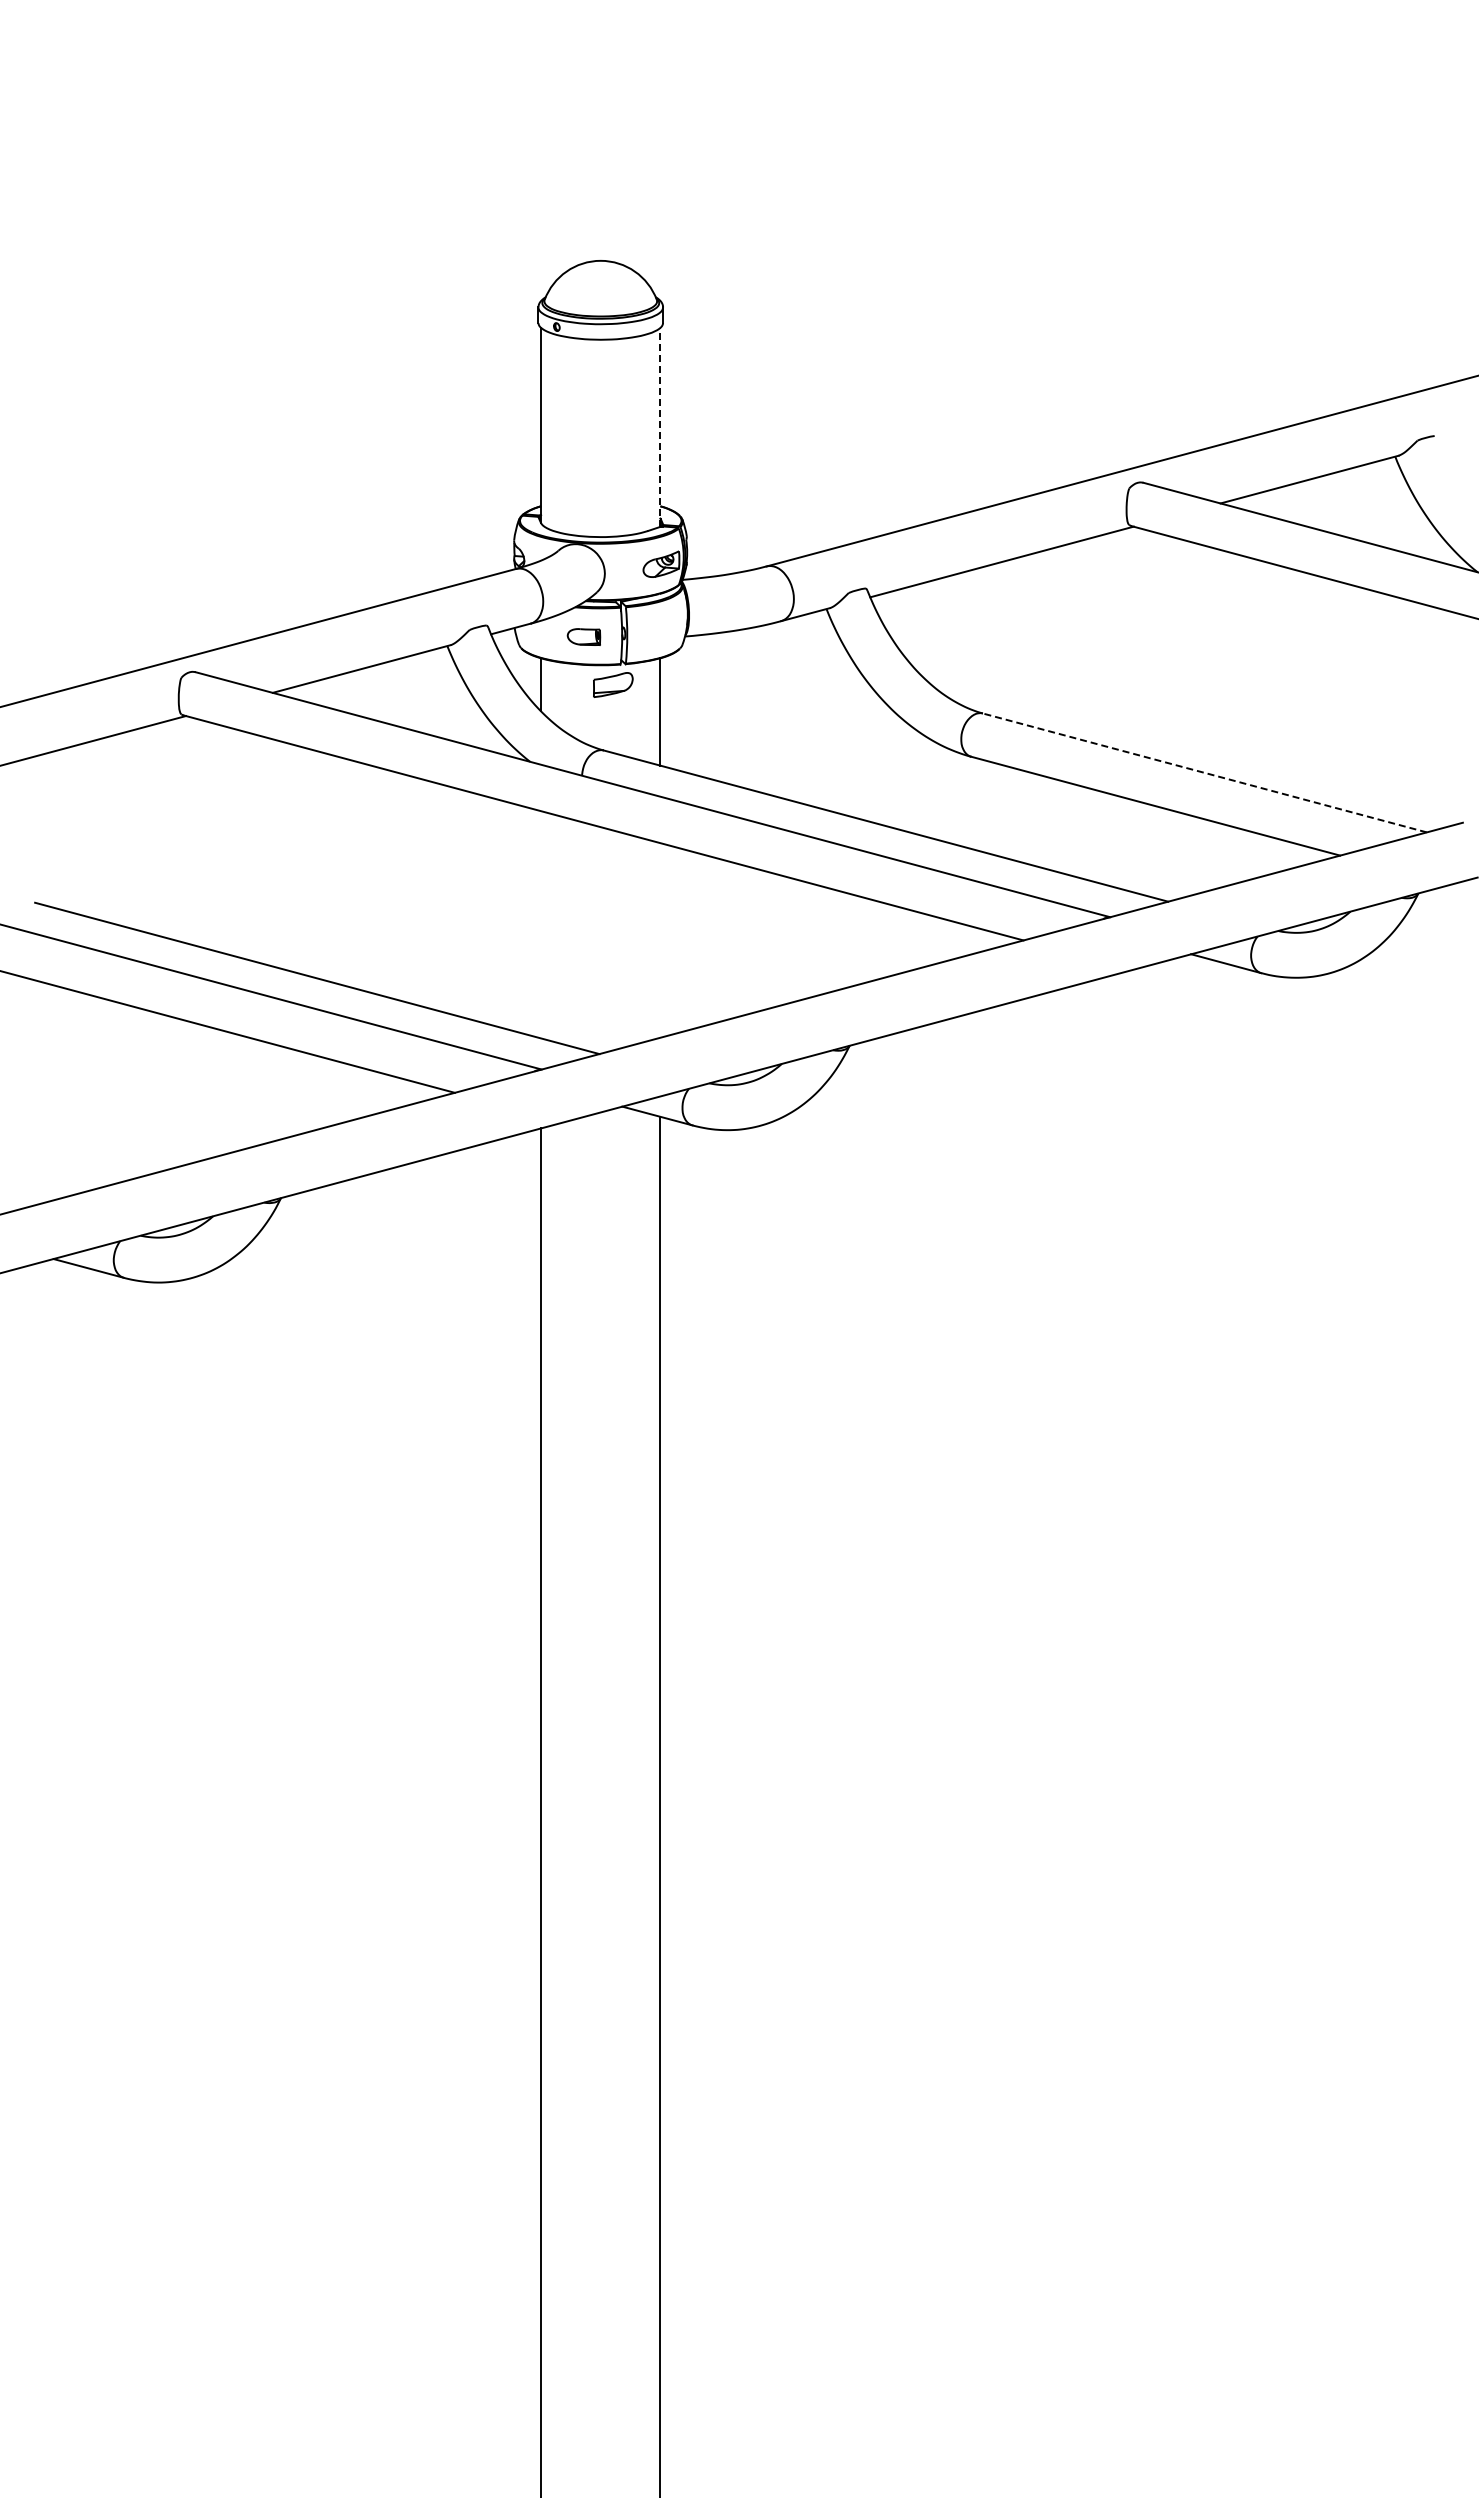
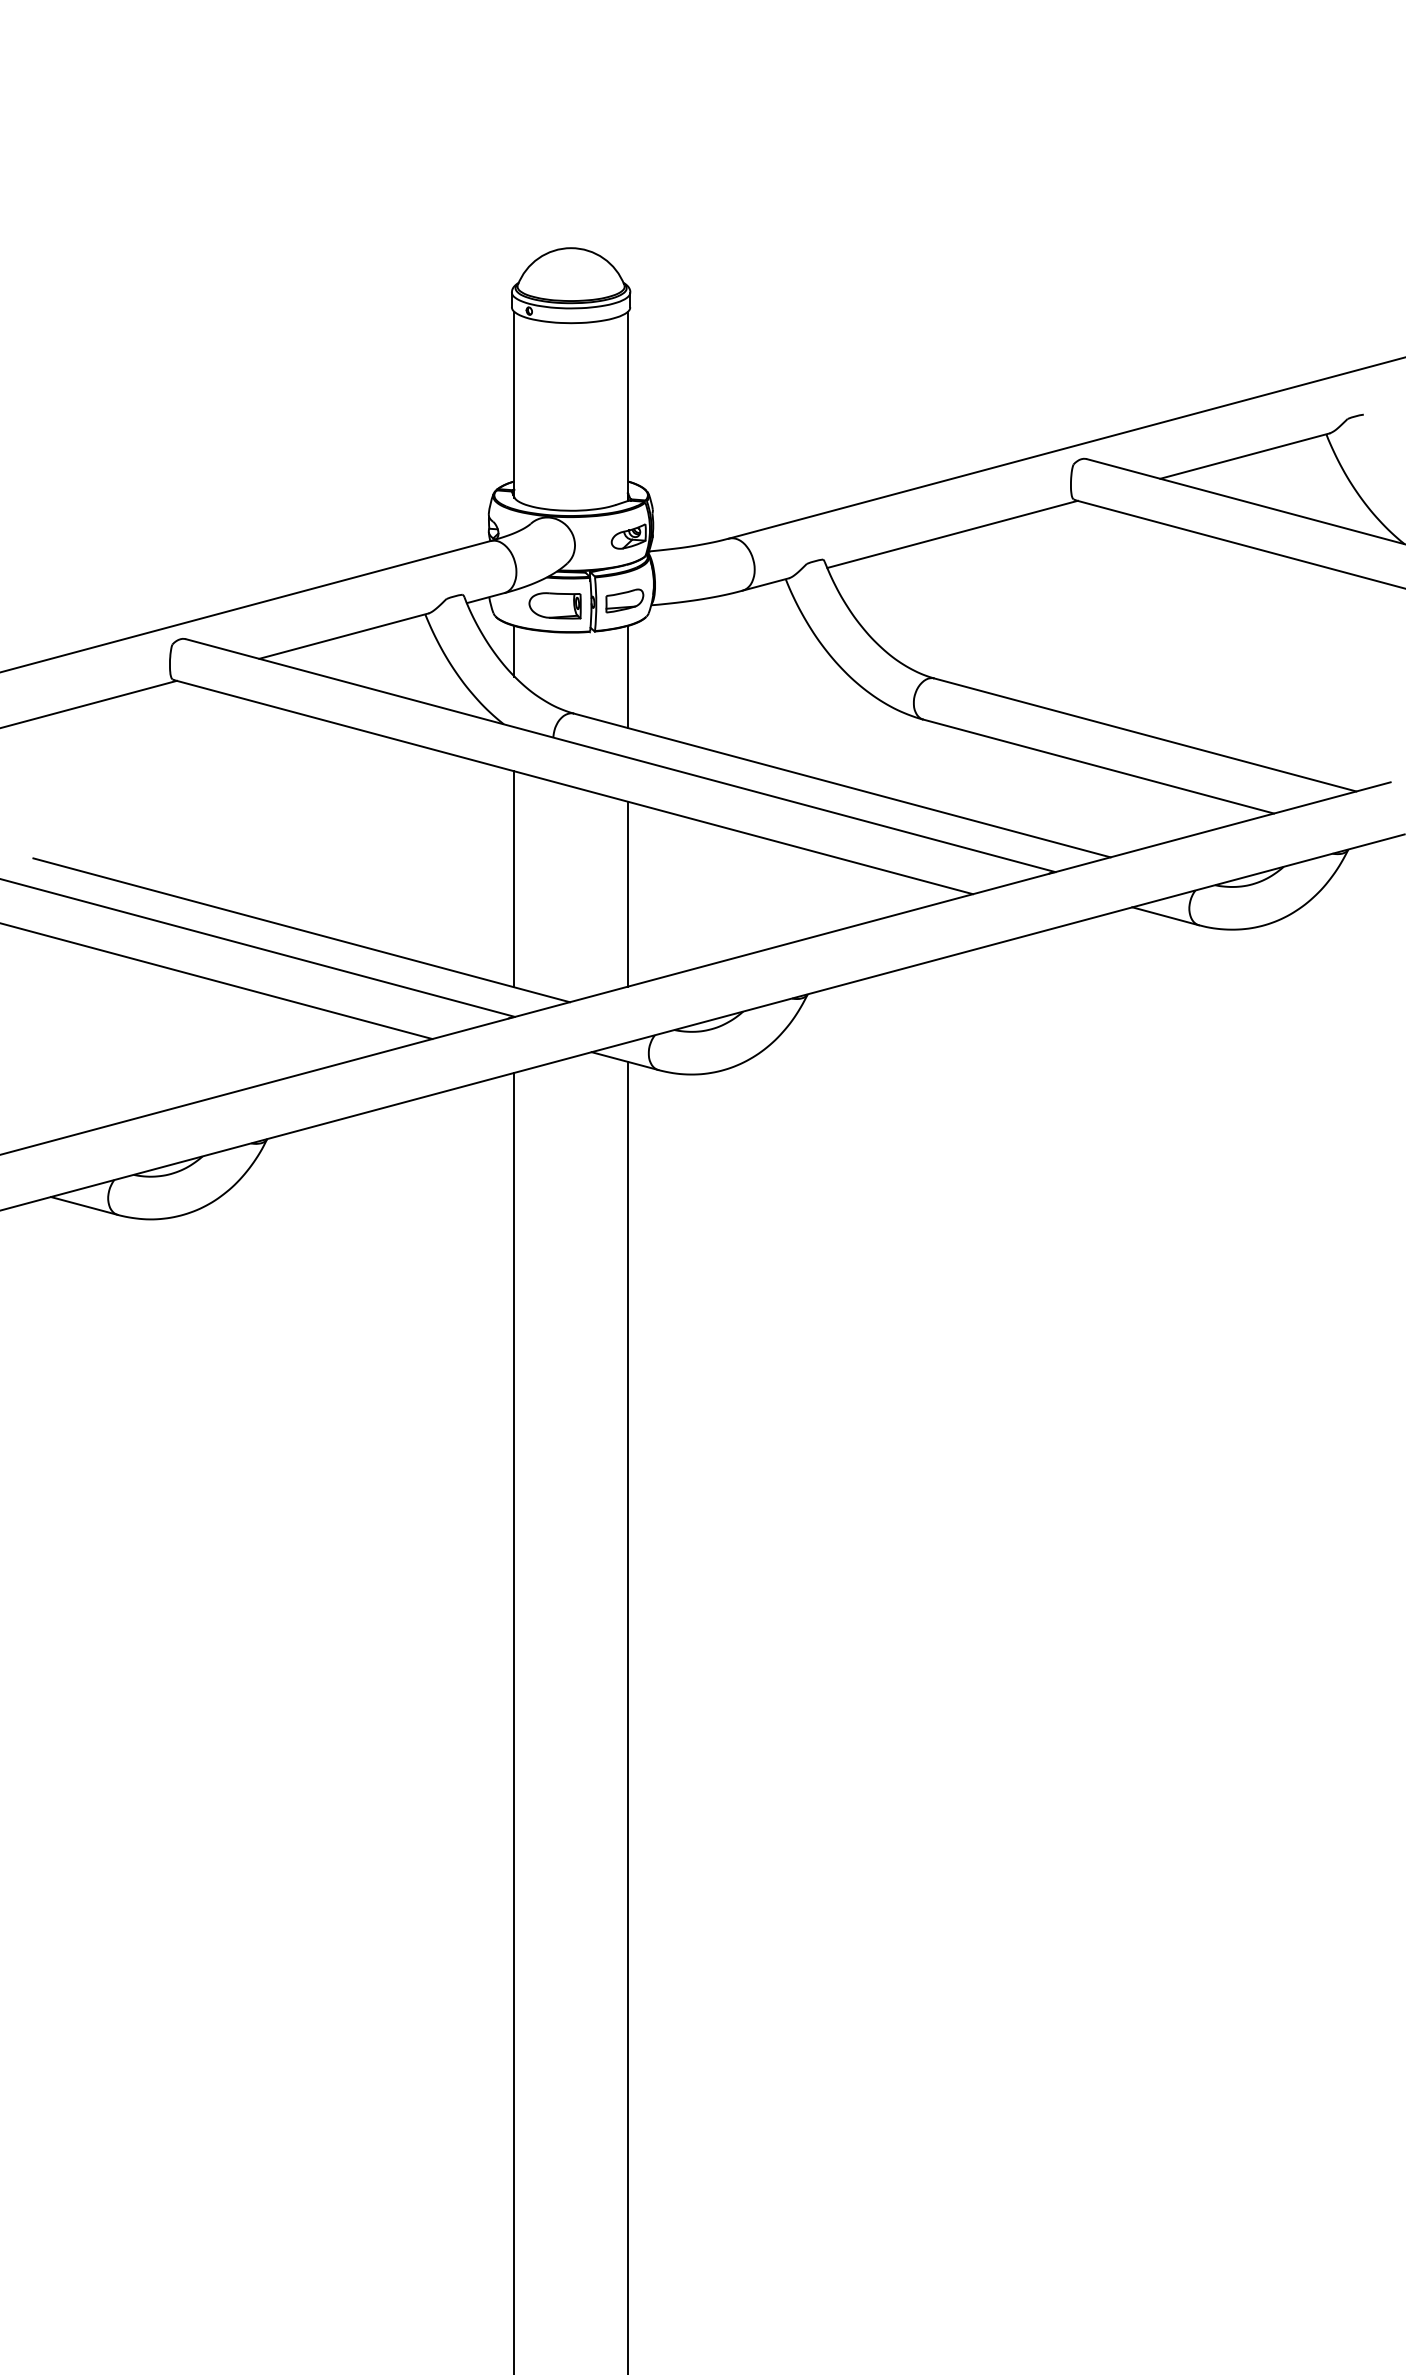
line: (660, 427) -> (627, 406), dashed -> solid
part: (583, 636) -> (554, 605), size x1.67
part: (613, 684) -> (625, 600), moved
line: (1204, 772) -> (1145, 734), dashed -> solid
line: (541, 924) -> (514, 879), added
line: (660, 940) -> (627, 894), added

